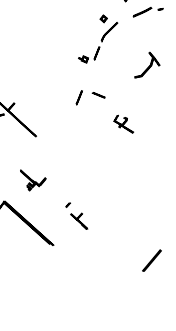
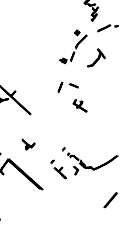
part: (147, 64) -> (96, 57), moved
part: (122, 123) -> (79, 105), moved
part: (33, 180) -> (28, 144), size x0.71
part: (122, 204) -> (90, 161), added

